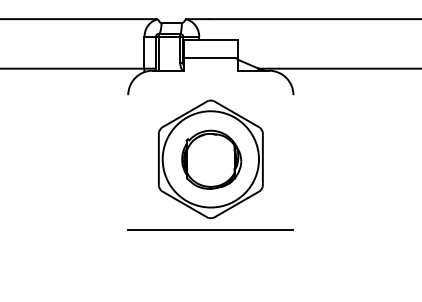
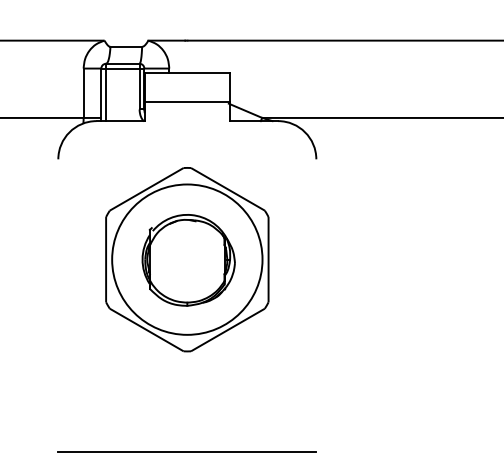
line: (210, 229) -> (186, 451), moved

